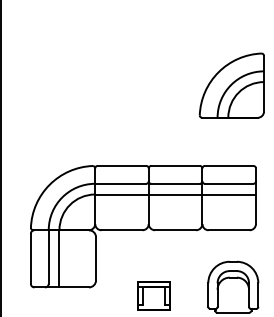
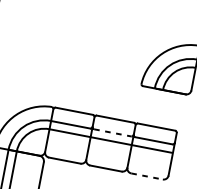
line: (176, 183) -> (113, 132), solid -> dashed
line: (229, 230) -> (147, 176), solid -> dashed

